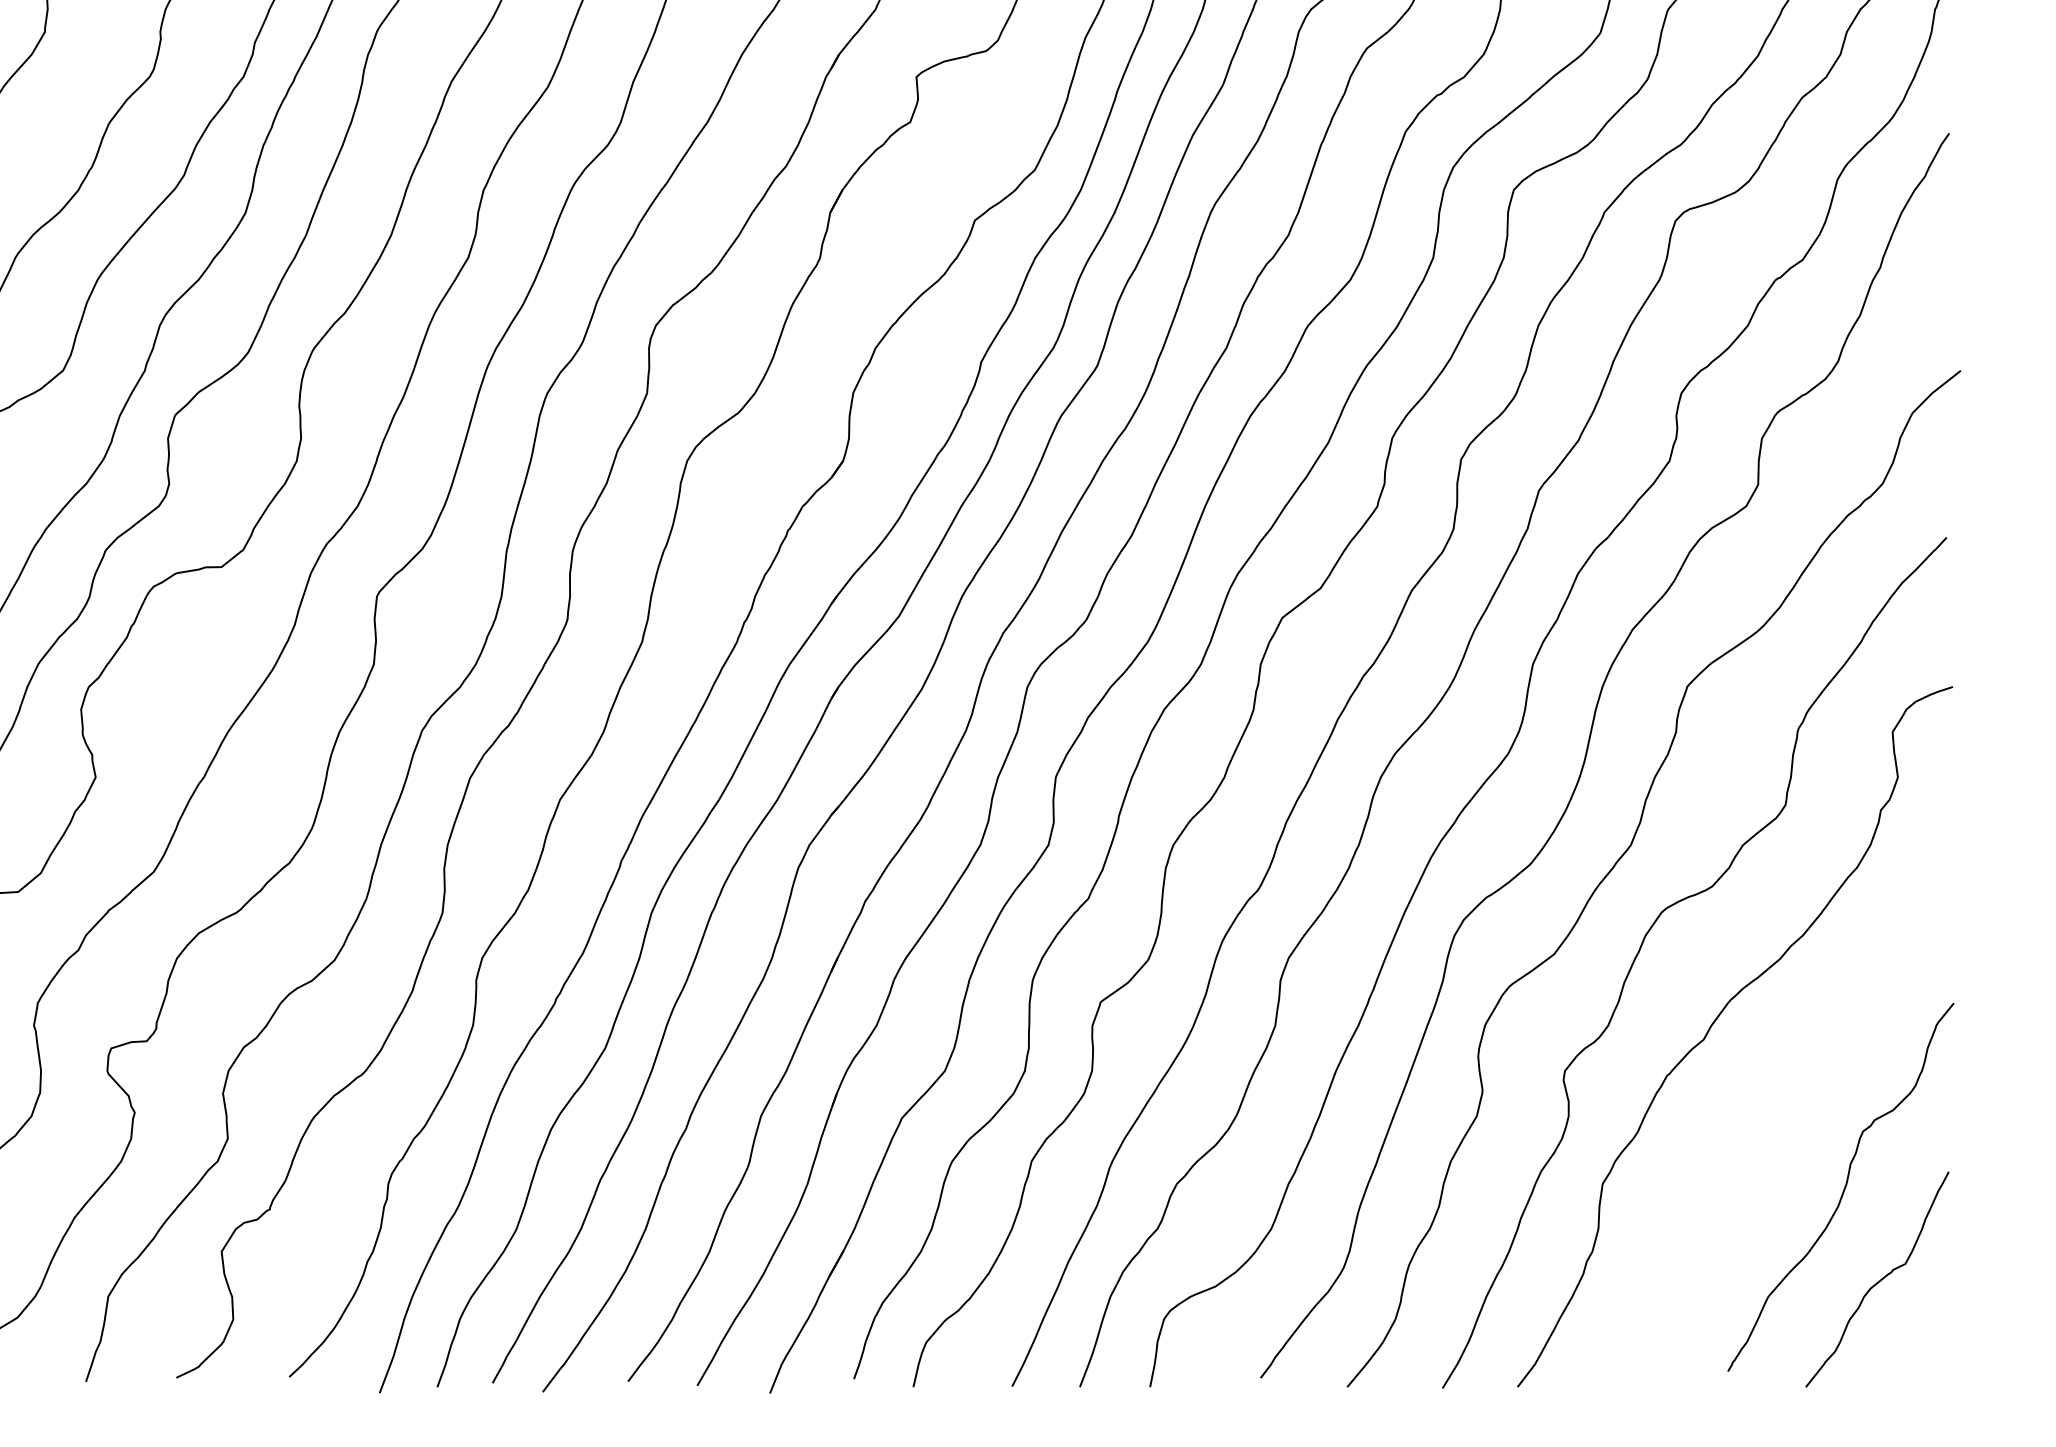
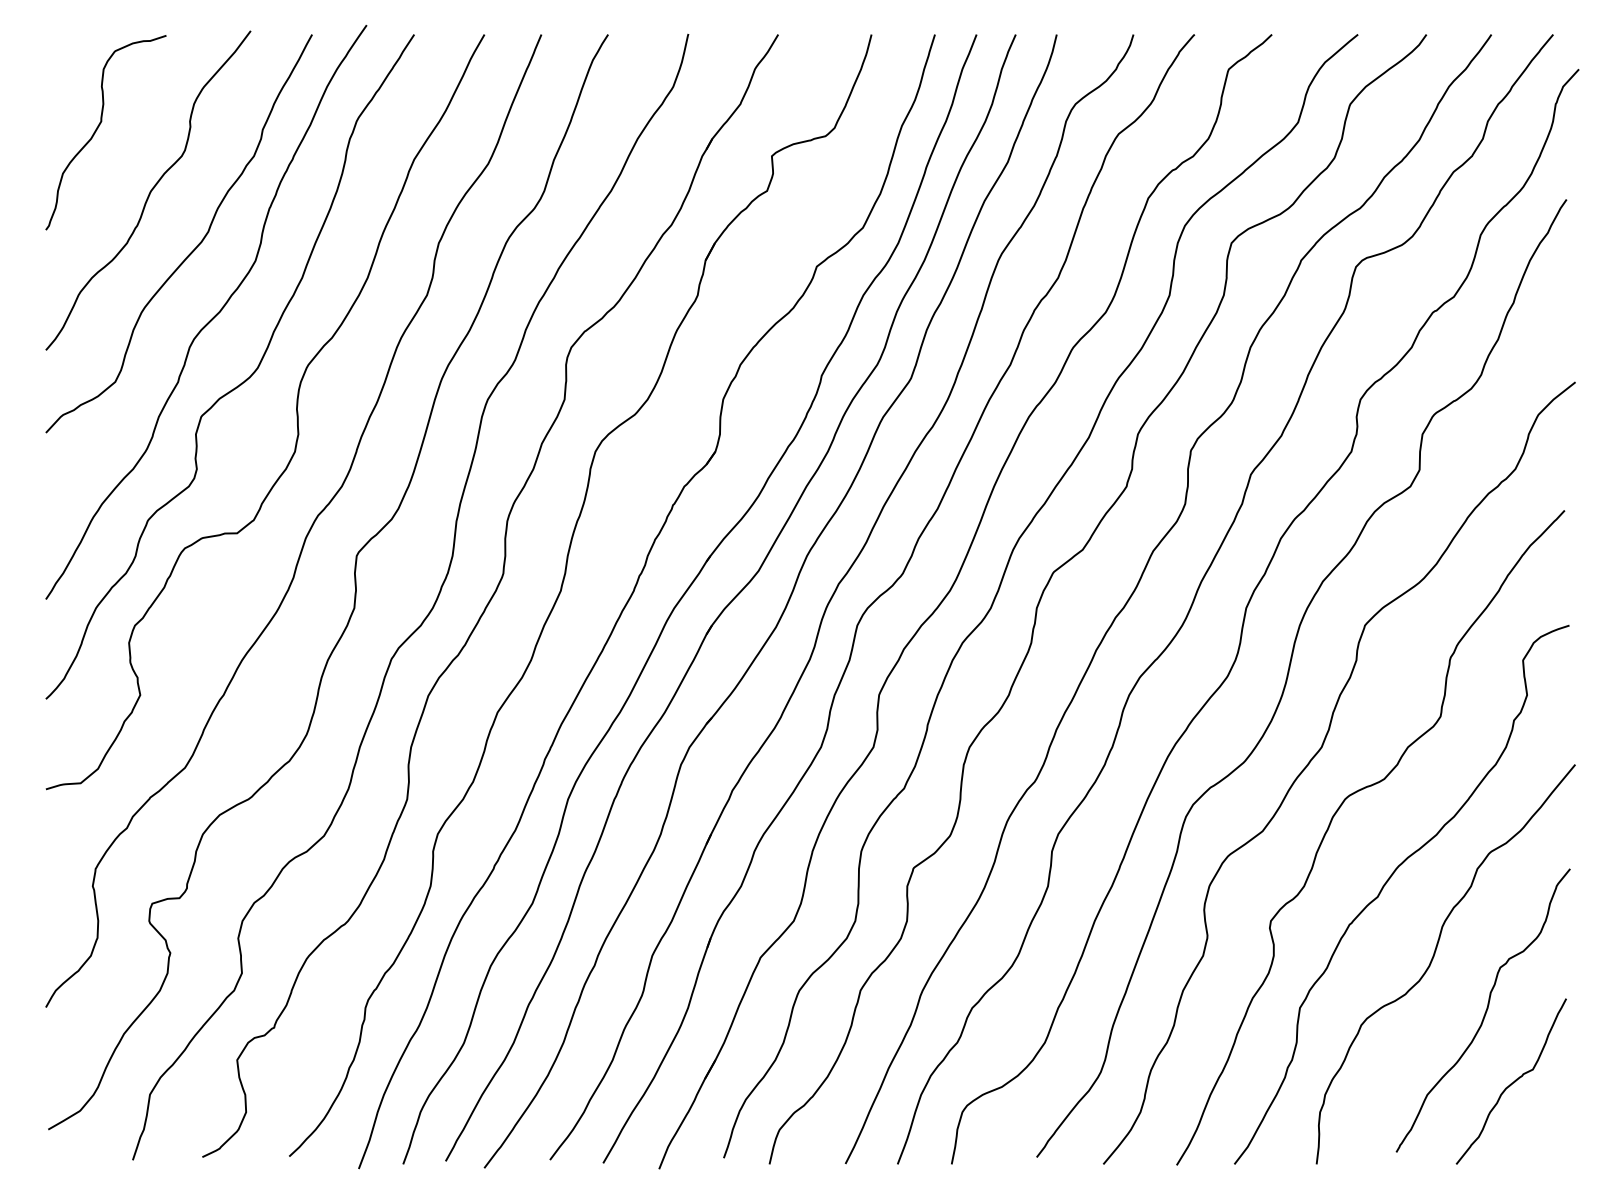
curve: (1776, 1120) -> (1433, 959), added

